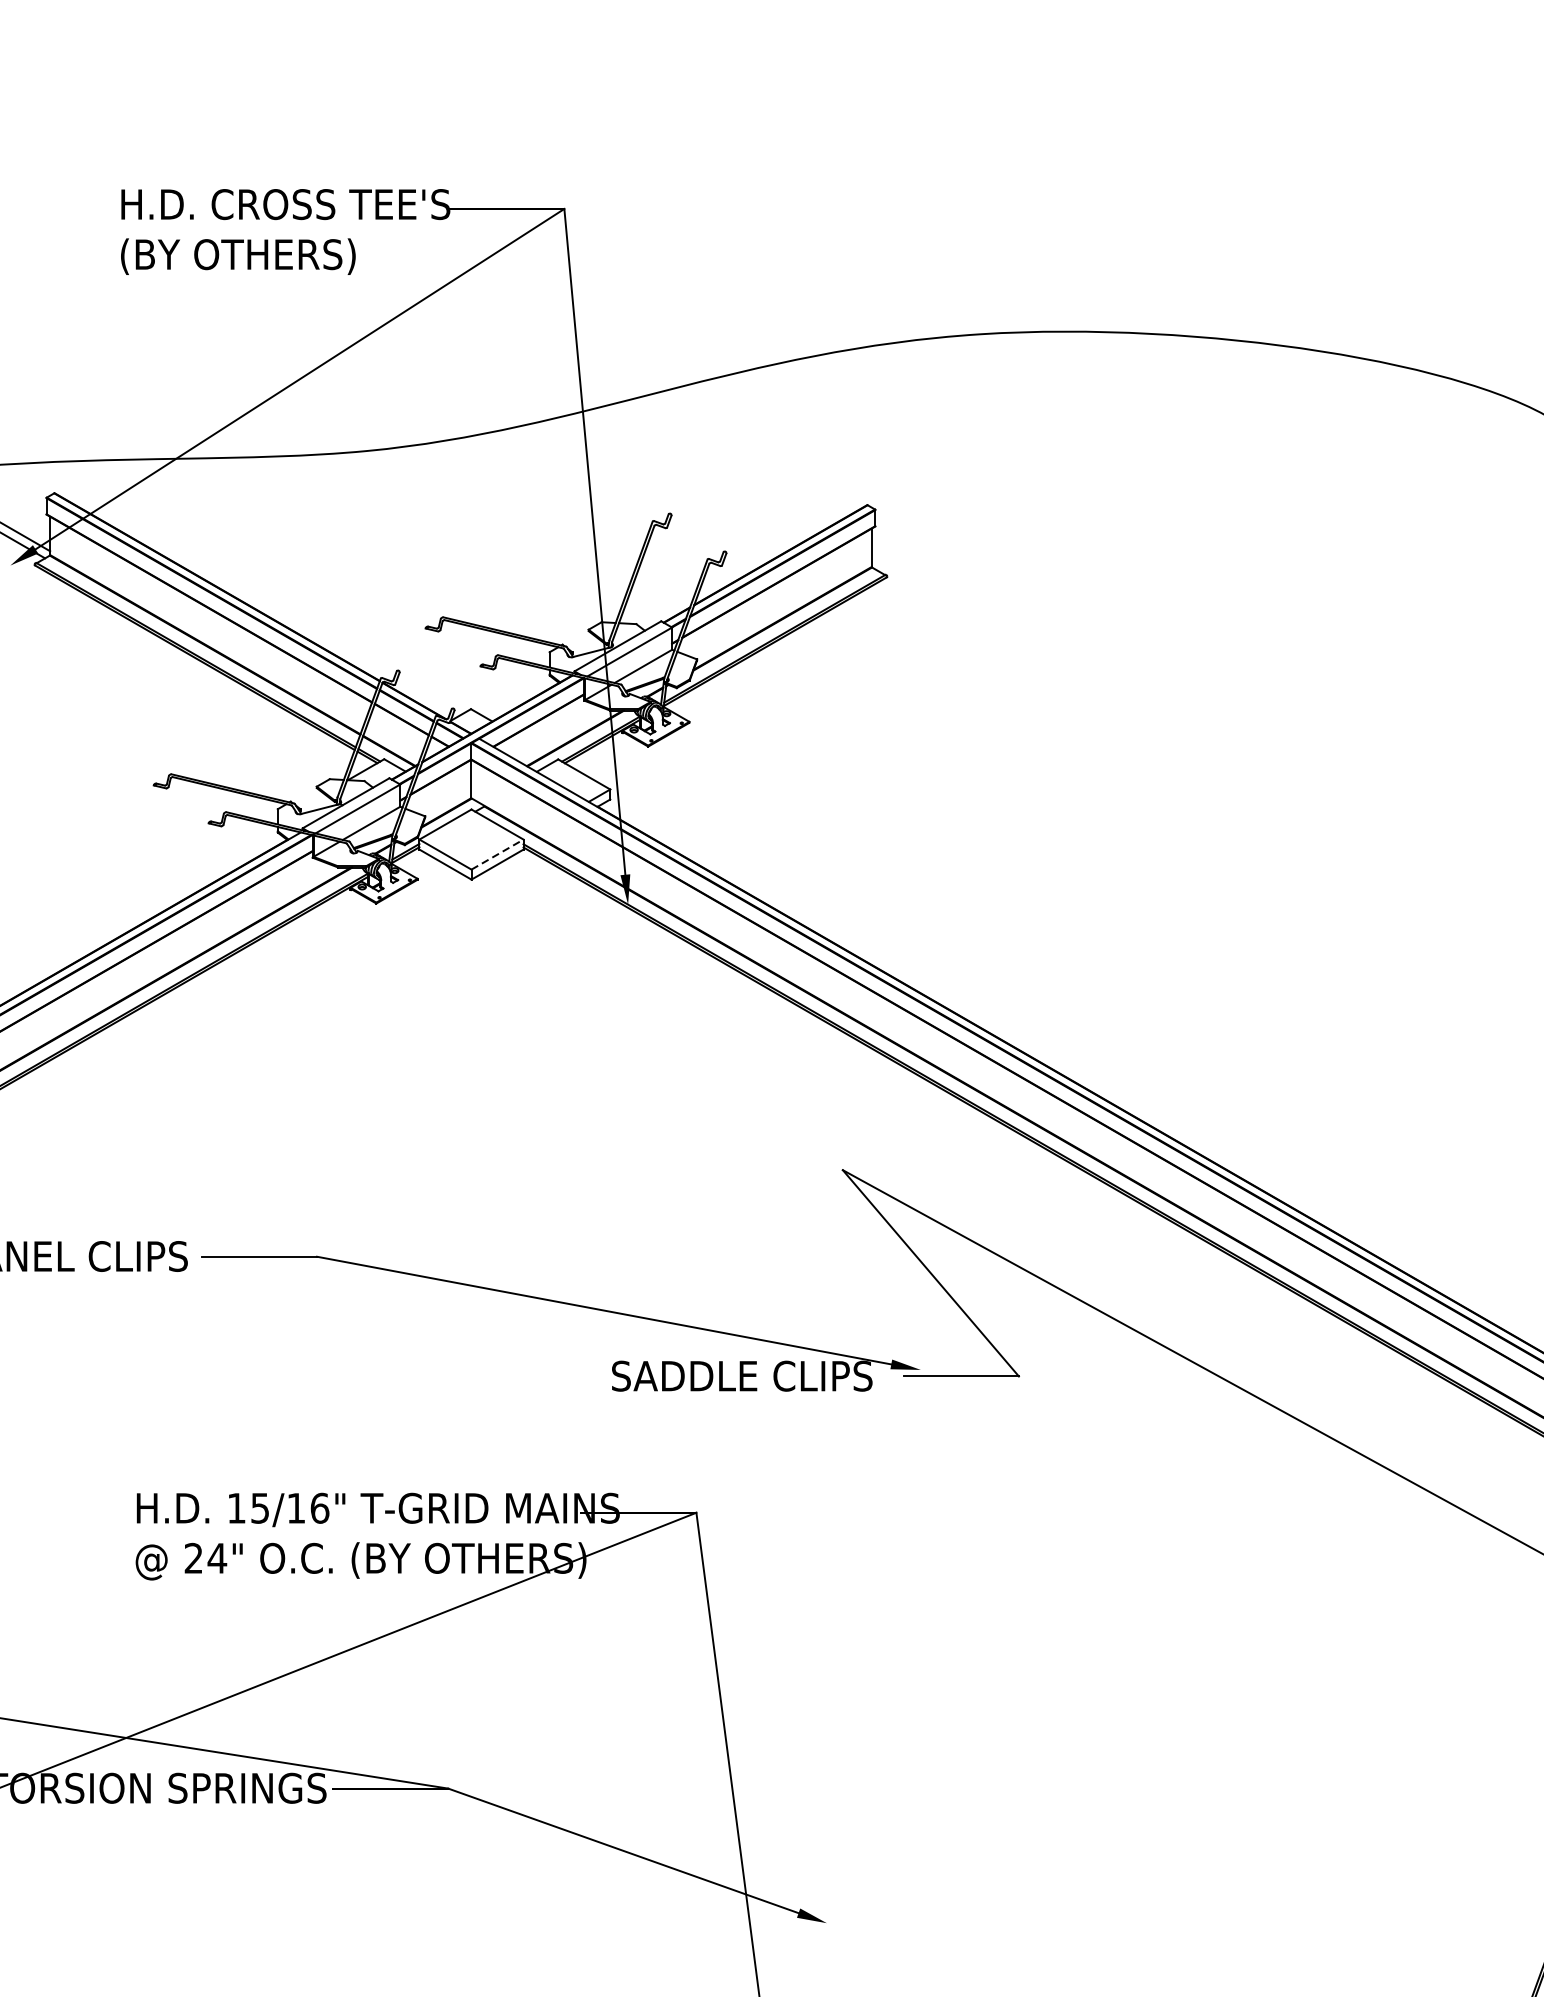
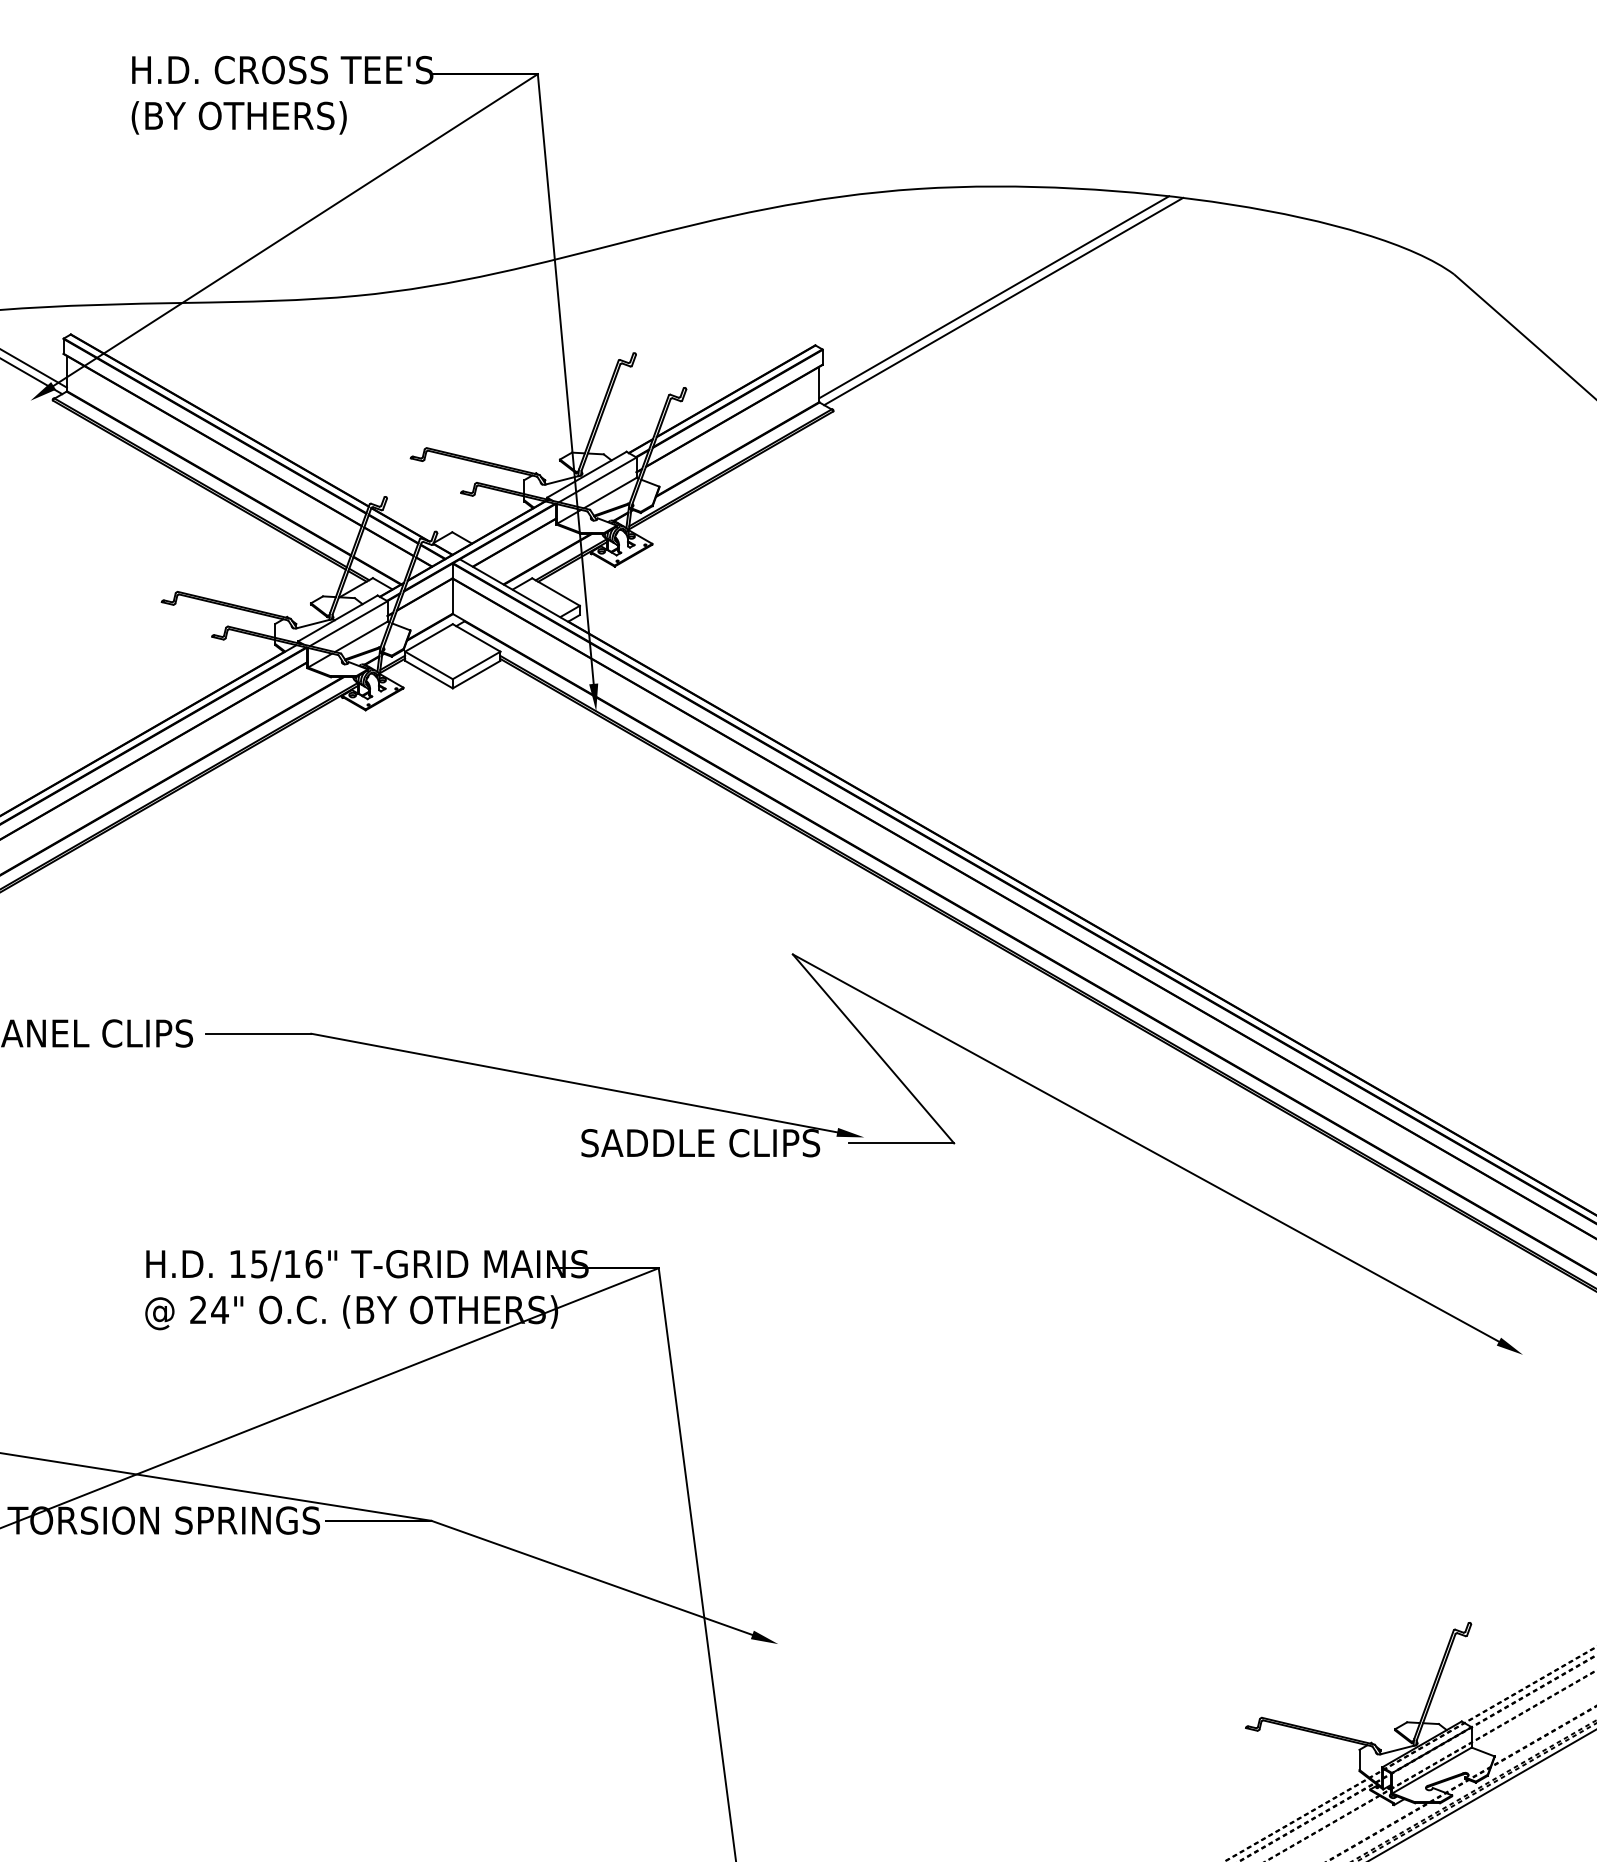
line: (1062, 452) -> (994, 297), added
line: (1072, 457) -> (1003, 301), added
line: (497, 854) -> (476, 665), dashed -> solid

